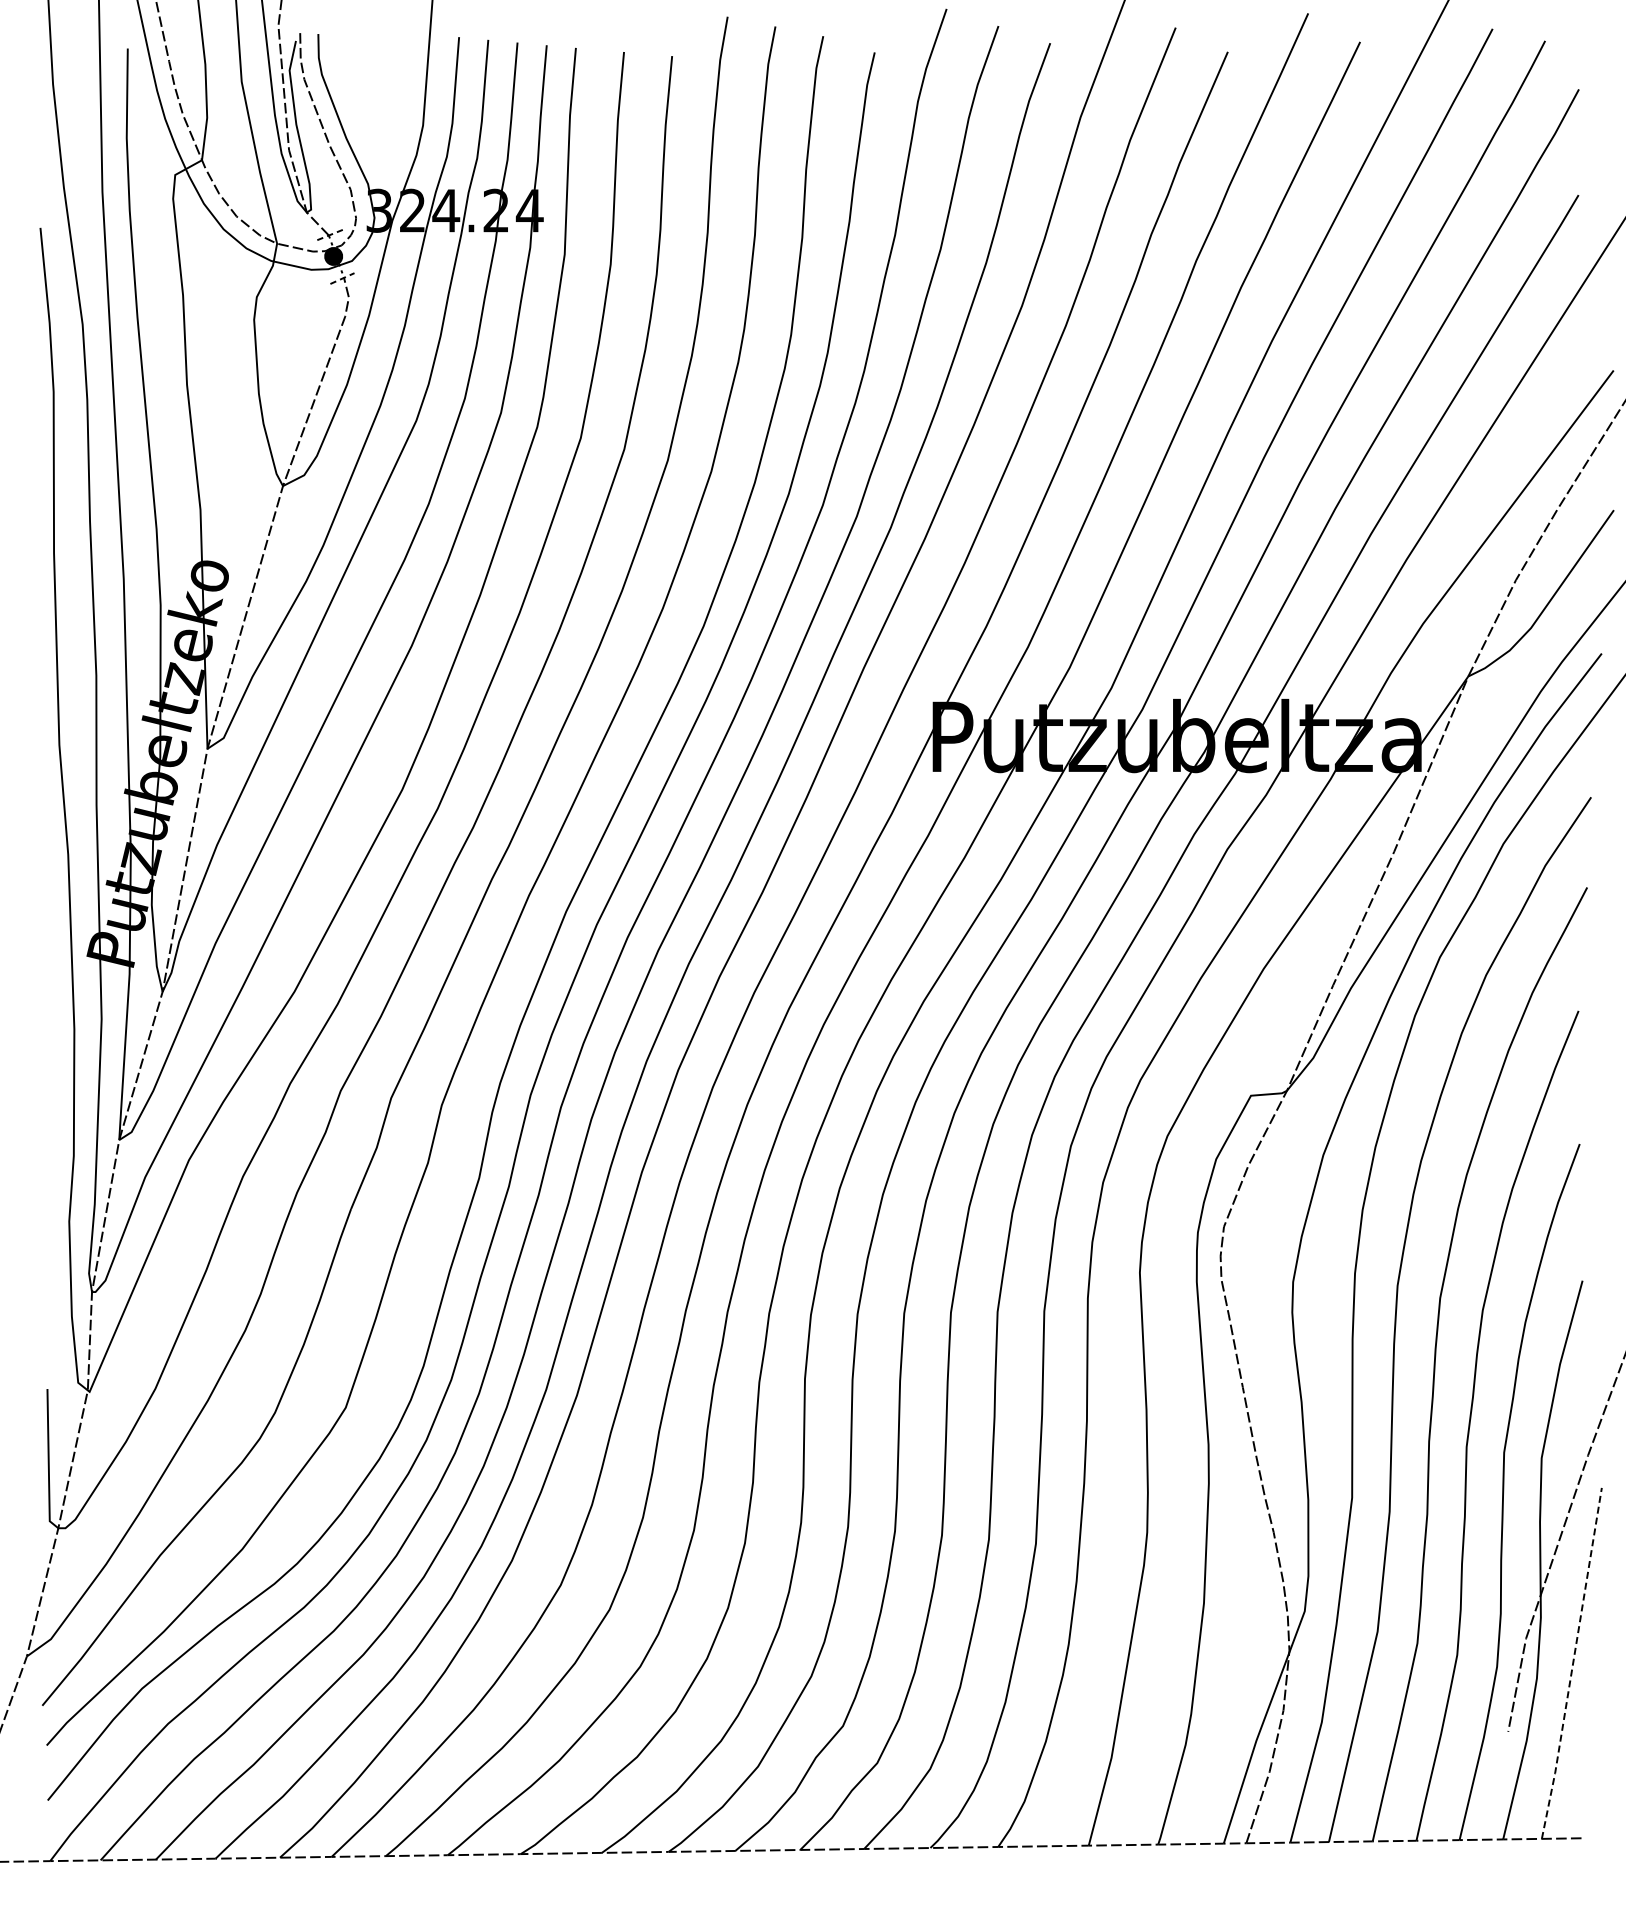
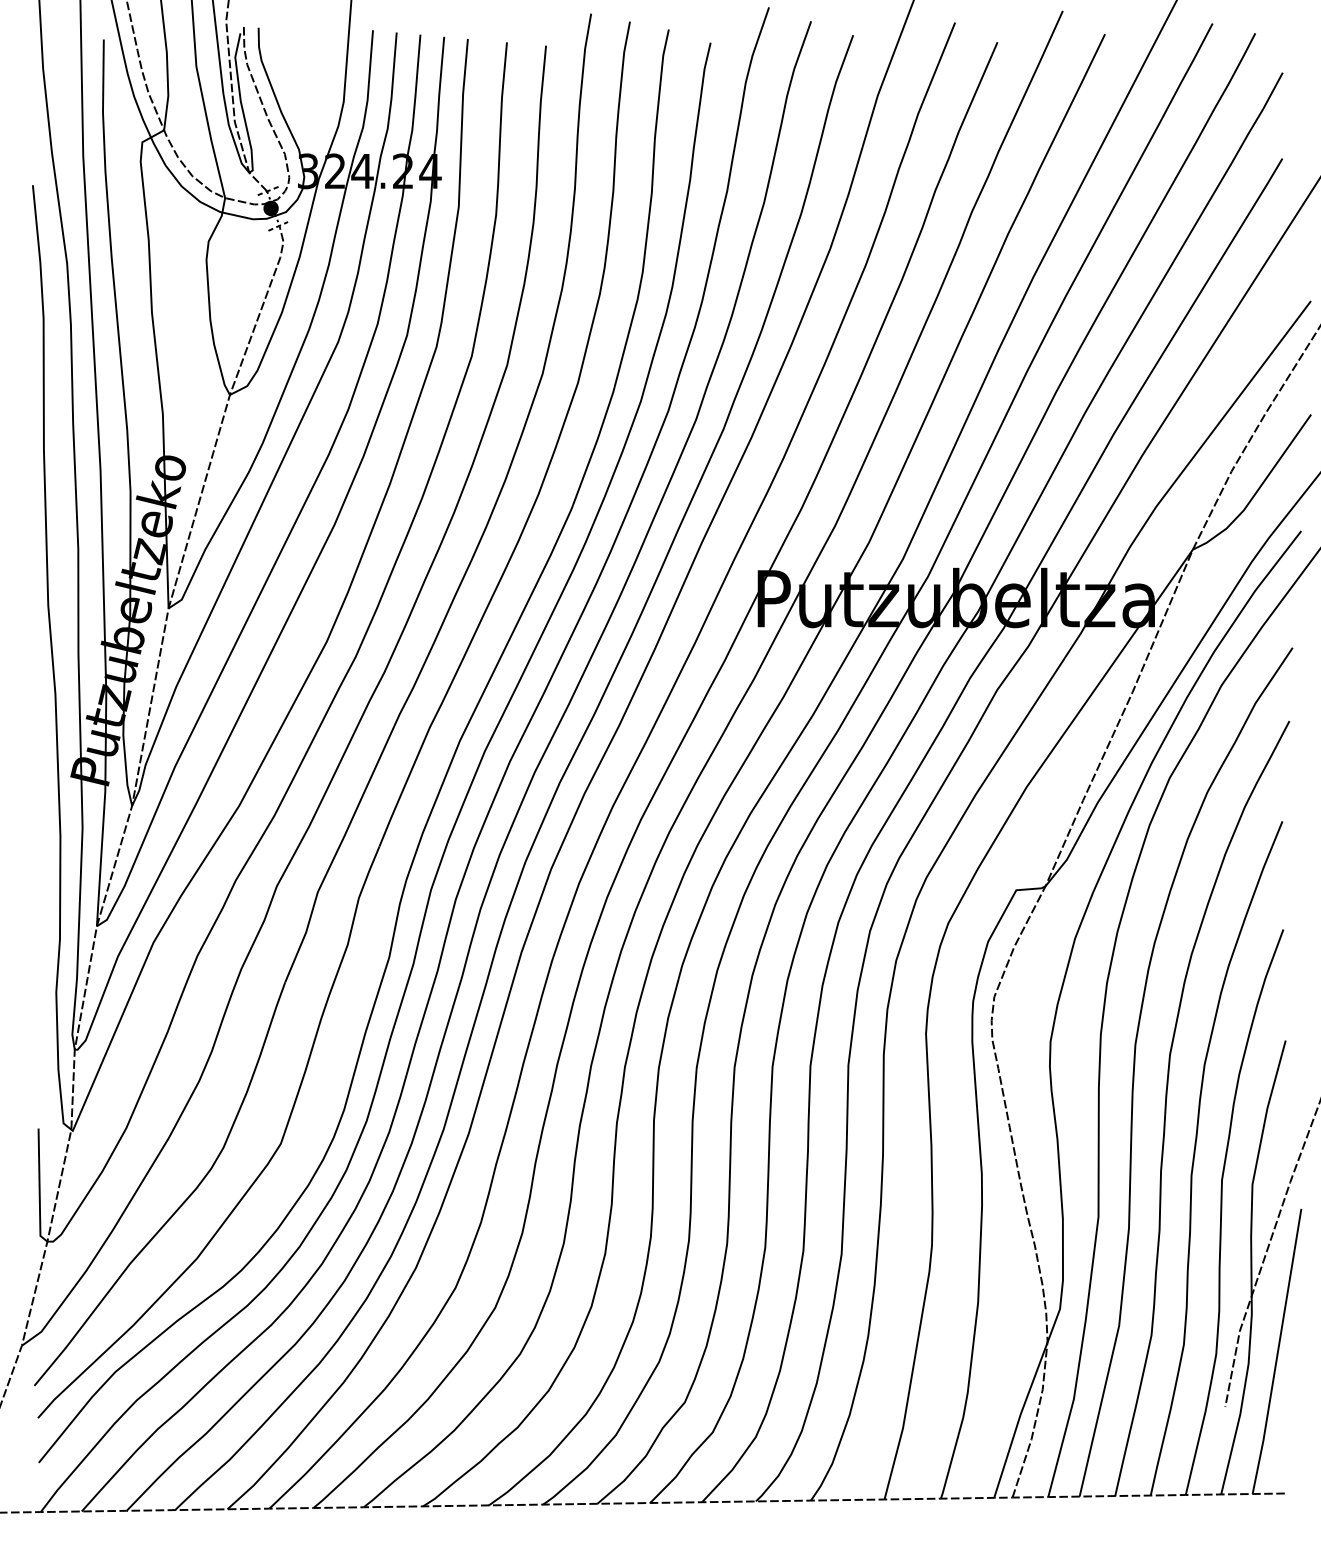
line: (1573, 1664) -> (1278, 1352), dashed -> solid

